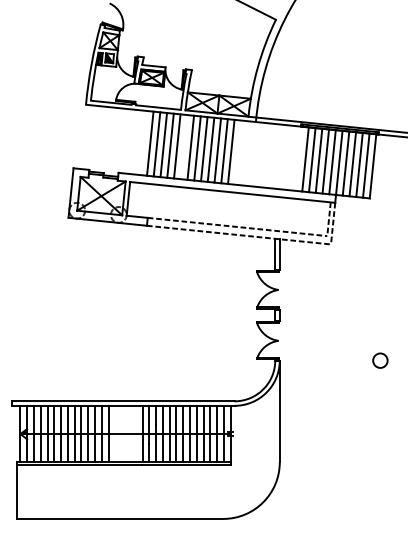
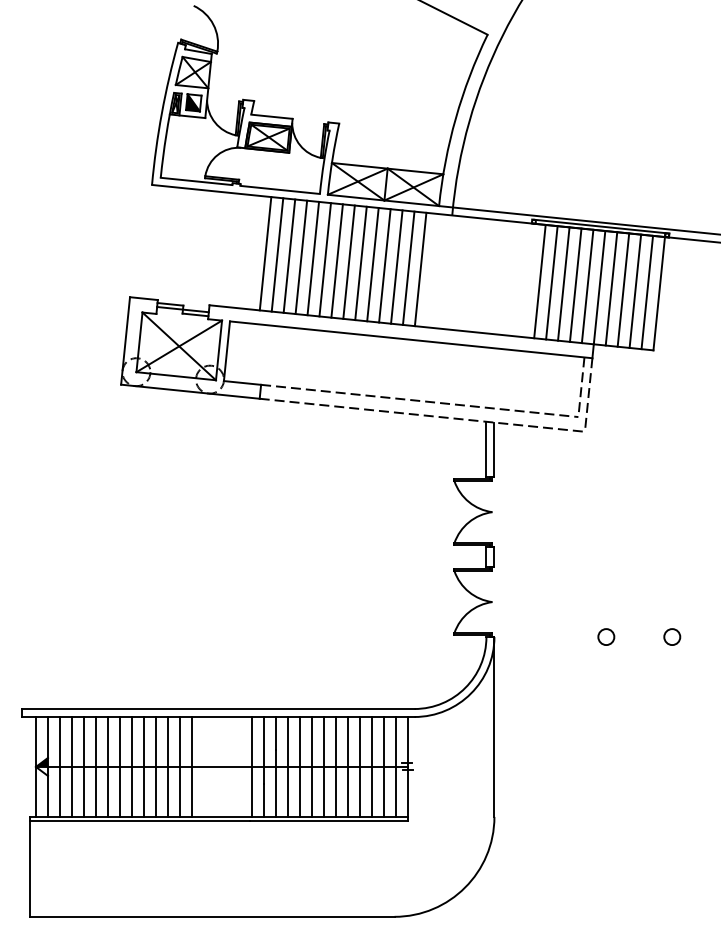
line: (183, 147) -> (324, 260), added
line: (237, 152) -> (419, 269), added
circle: (342, 360) -> (605, 636), added
circle: (380, 360) -> (672, 636), size x0.62

